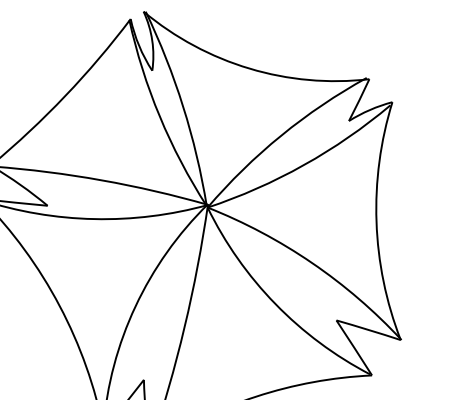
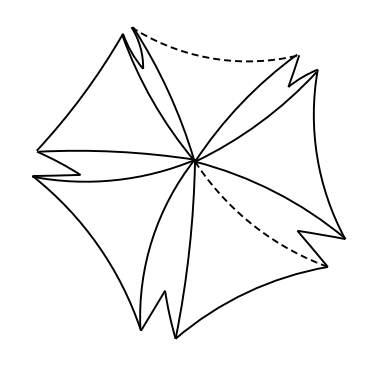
arc: (249, 68) -> (212, 58), solid -> dashed
arc: (275, 303) -> (252, 224), solid -> dashed

